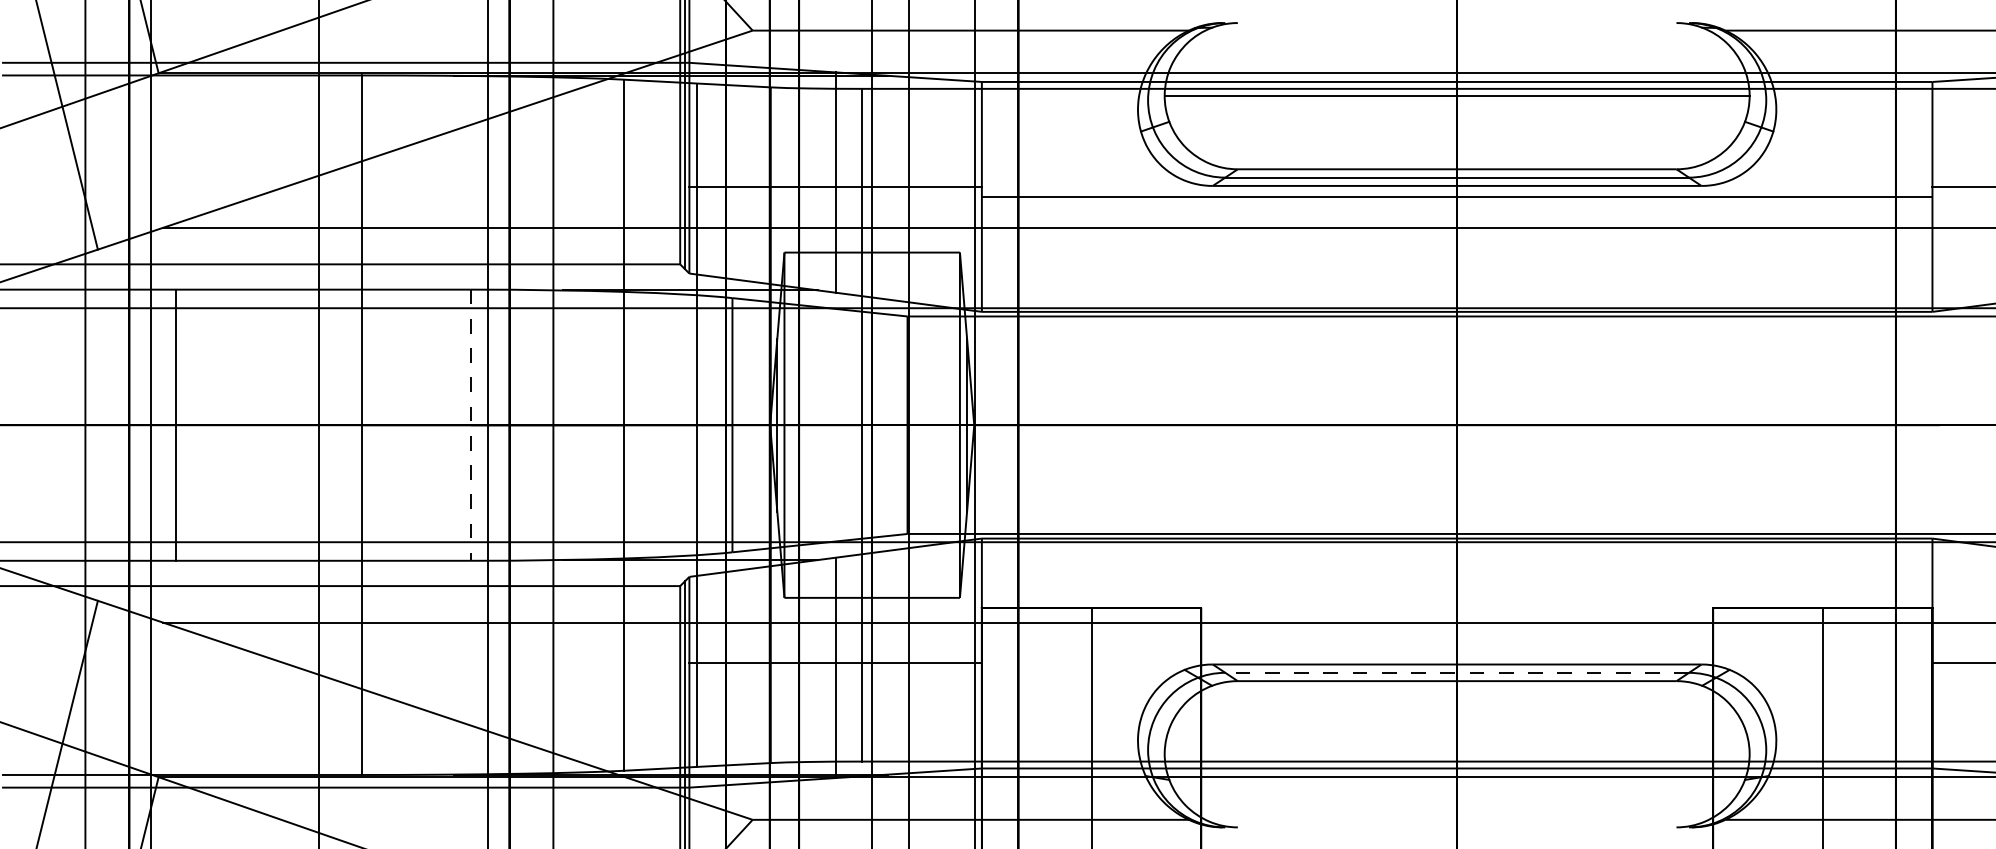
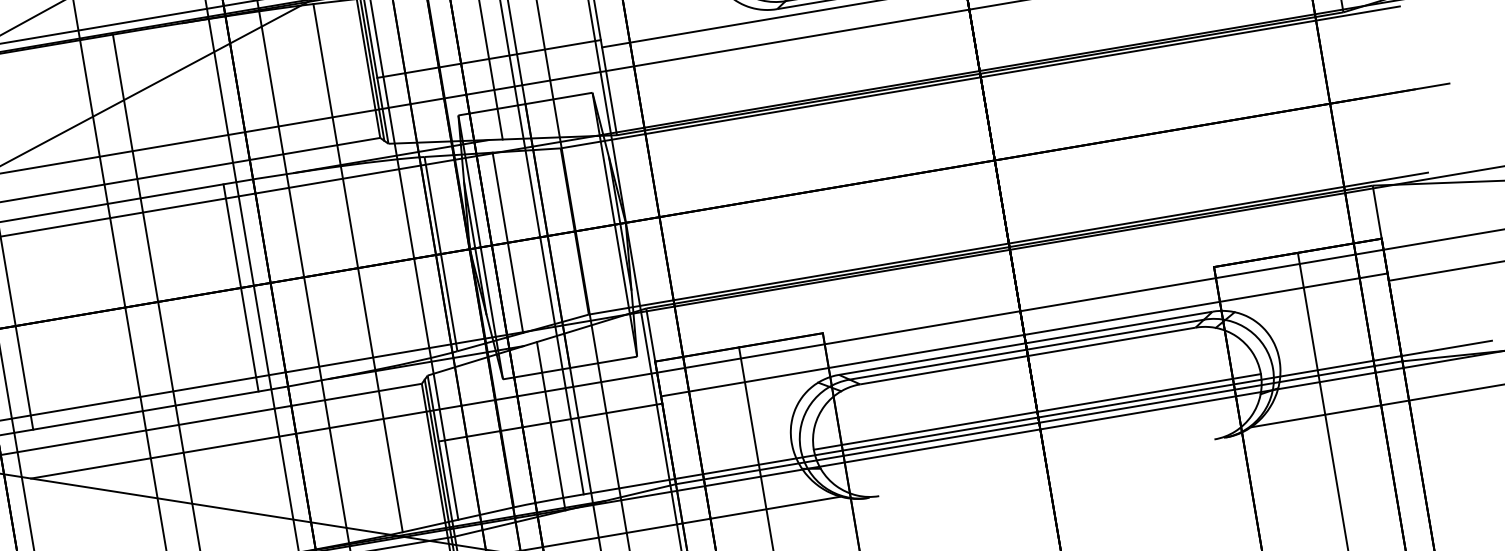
line: (470, 425) -> (240, 288), dashed -> solid
line: (820, 425) -> (508, 242), added
line: (1456, 653) -> (1023, 334), added
line: (1457, 672) -> (1027, 349), dashed -> solid
line: (1456, 754) -> (1036, 412), added

